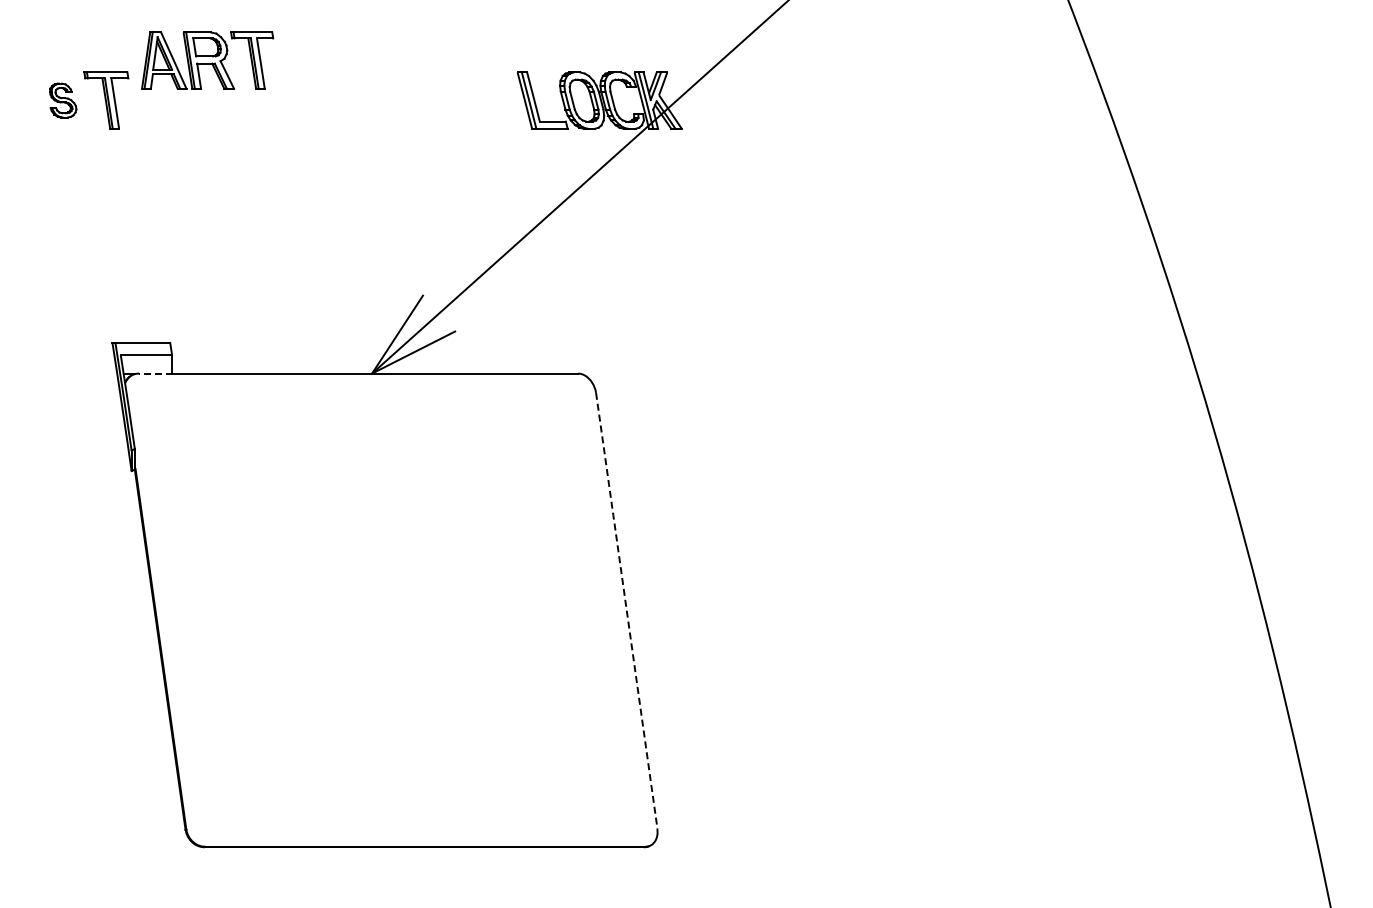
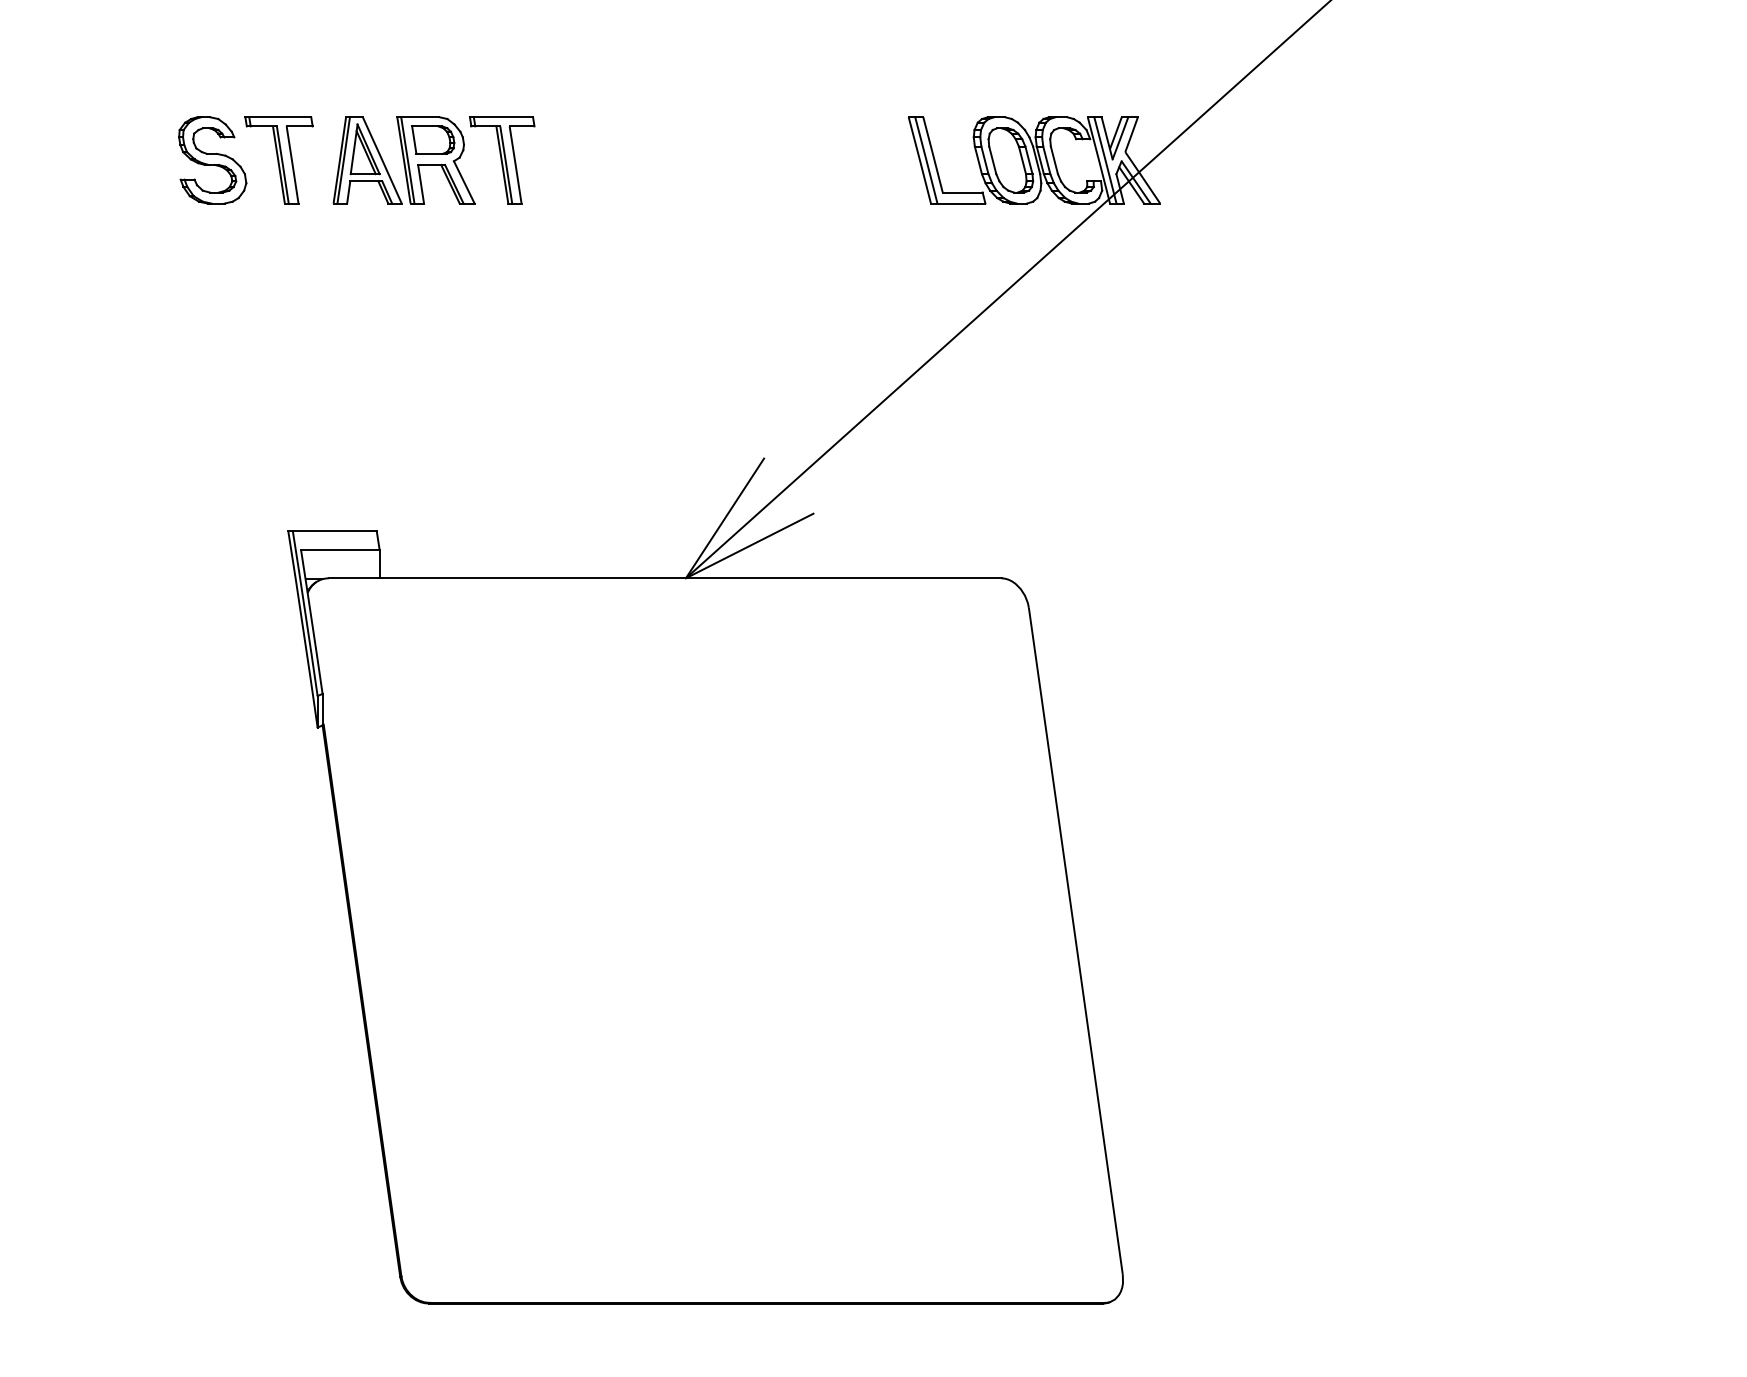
part: (207, 60) -> (433, 160), moved
part: (63, 100) -> (213, 160), size x1.67
line: (155, 373) -> (354, 578), dashed -> solid
line: (626, 609) -> (1075, 939), dashed -> solid

